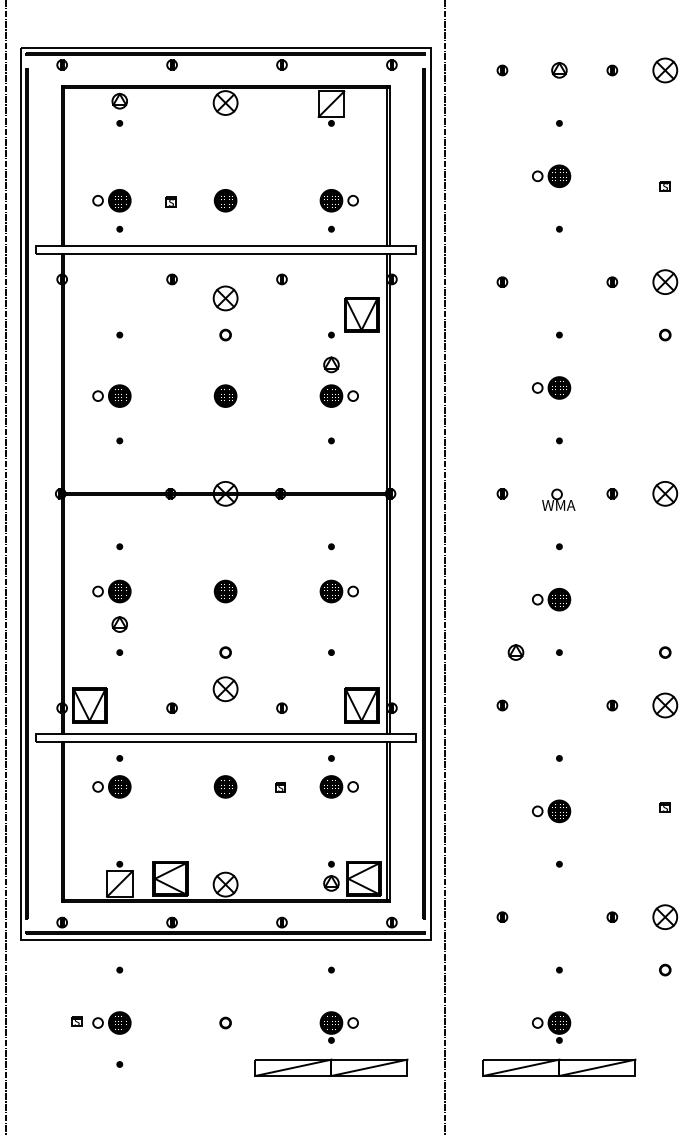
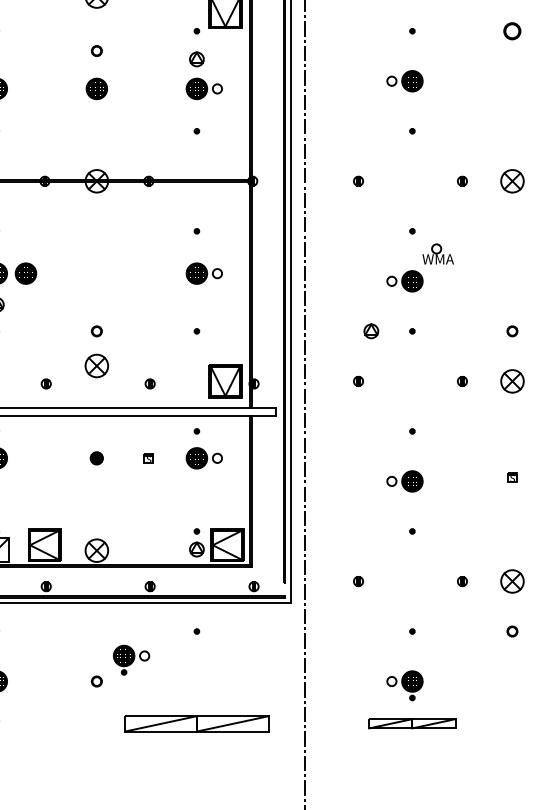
part: (225, 334) -> (96, 50), moved
part: (665, 334) -> (512, 30), size x1.6
part: (558, 499) -> (438, 253), moved
part: (225, 591) -> (25, 273), moved
part: (225, 786) -> (96, 457), size x0.6
part: (338, 1027) -> (130, 660), moved
part: (559, 1067) -> (412, 723), size x0.6

